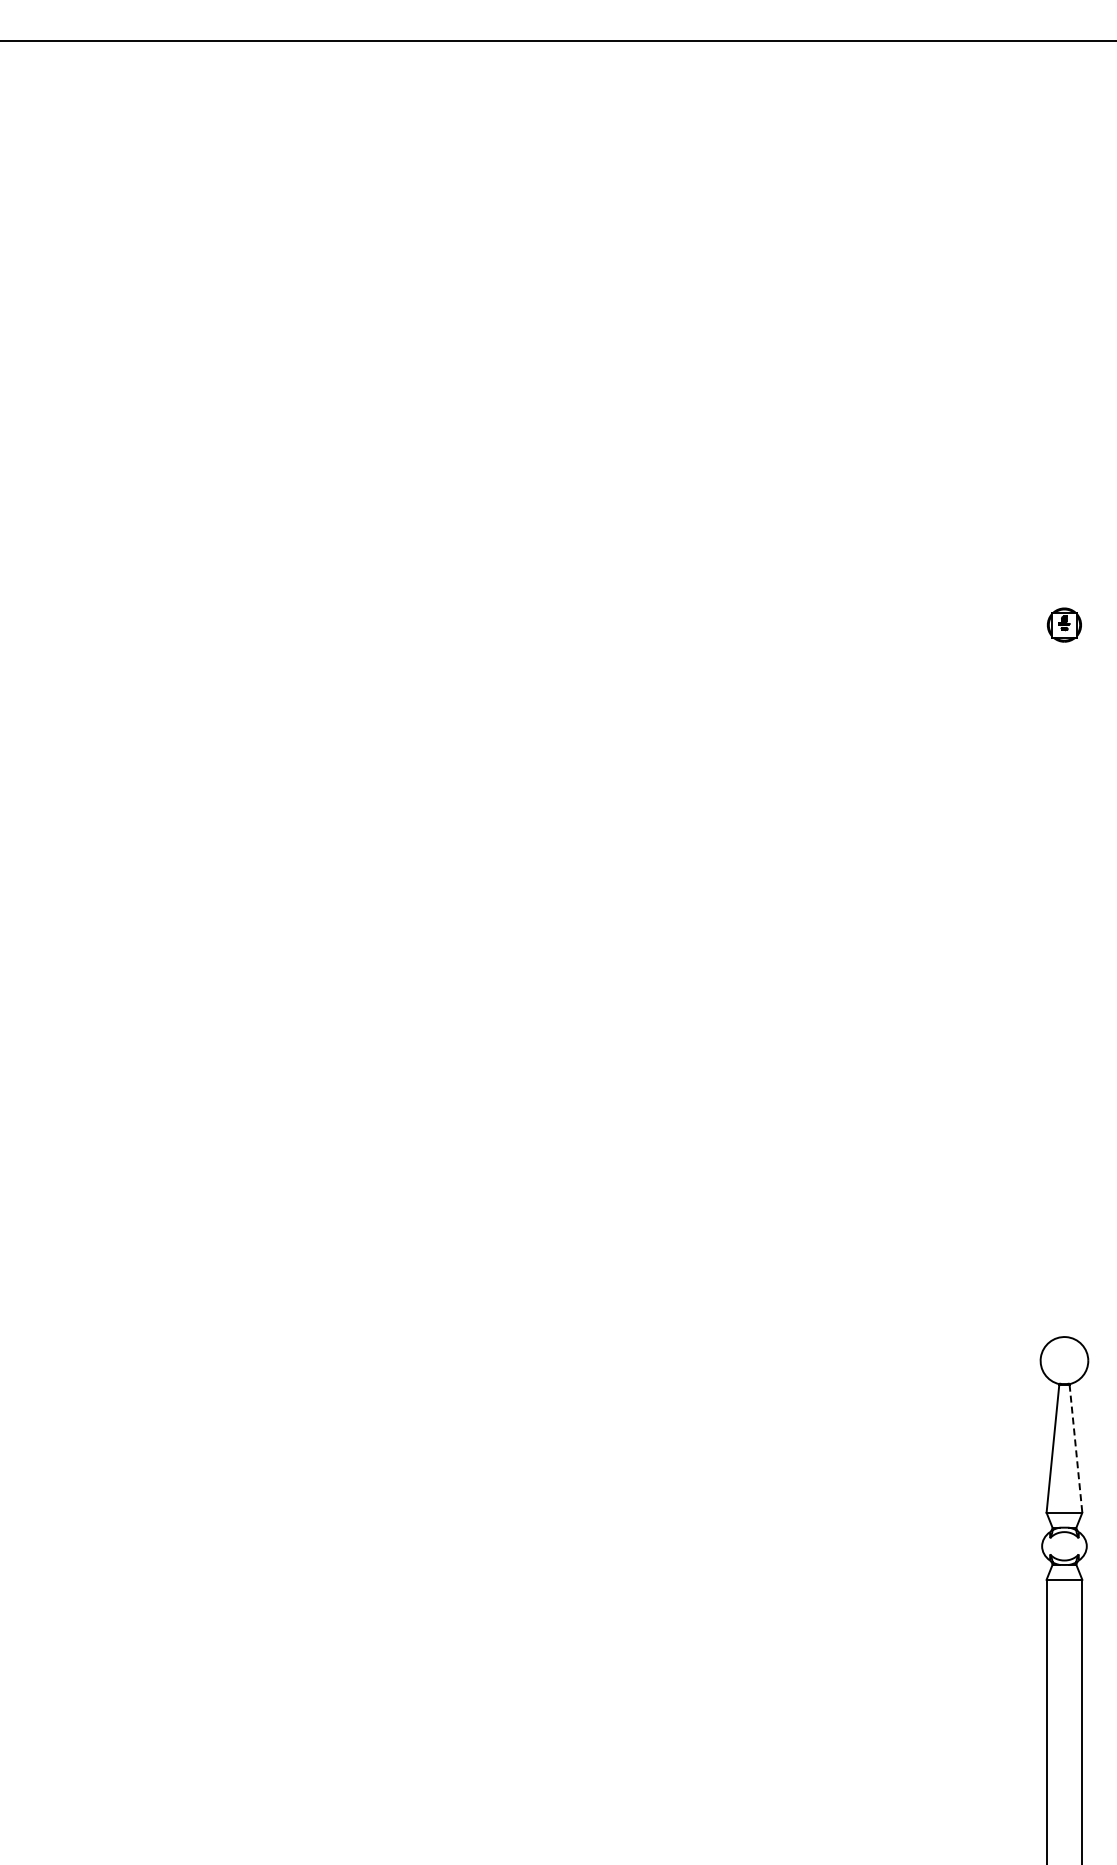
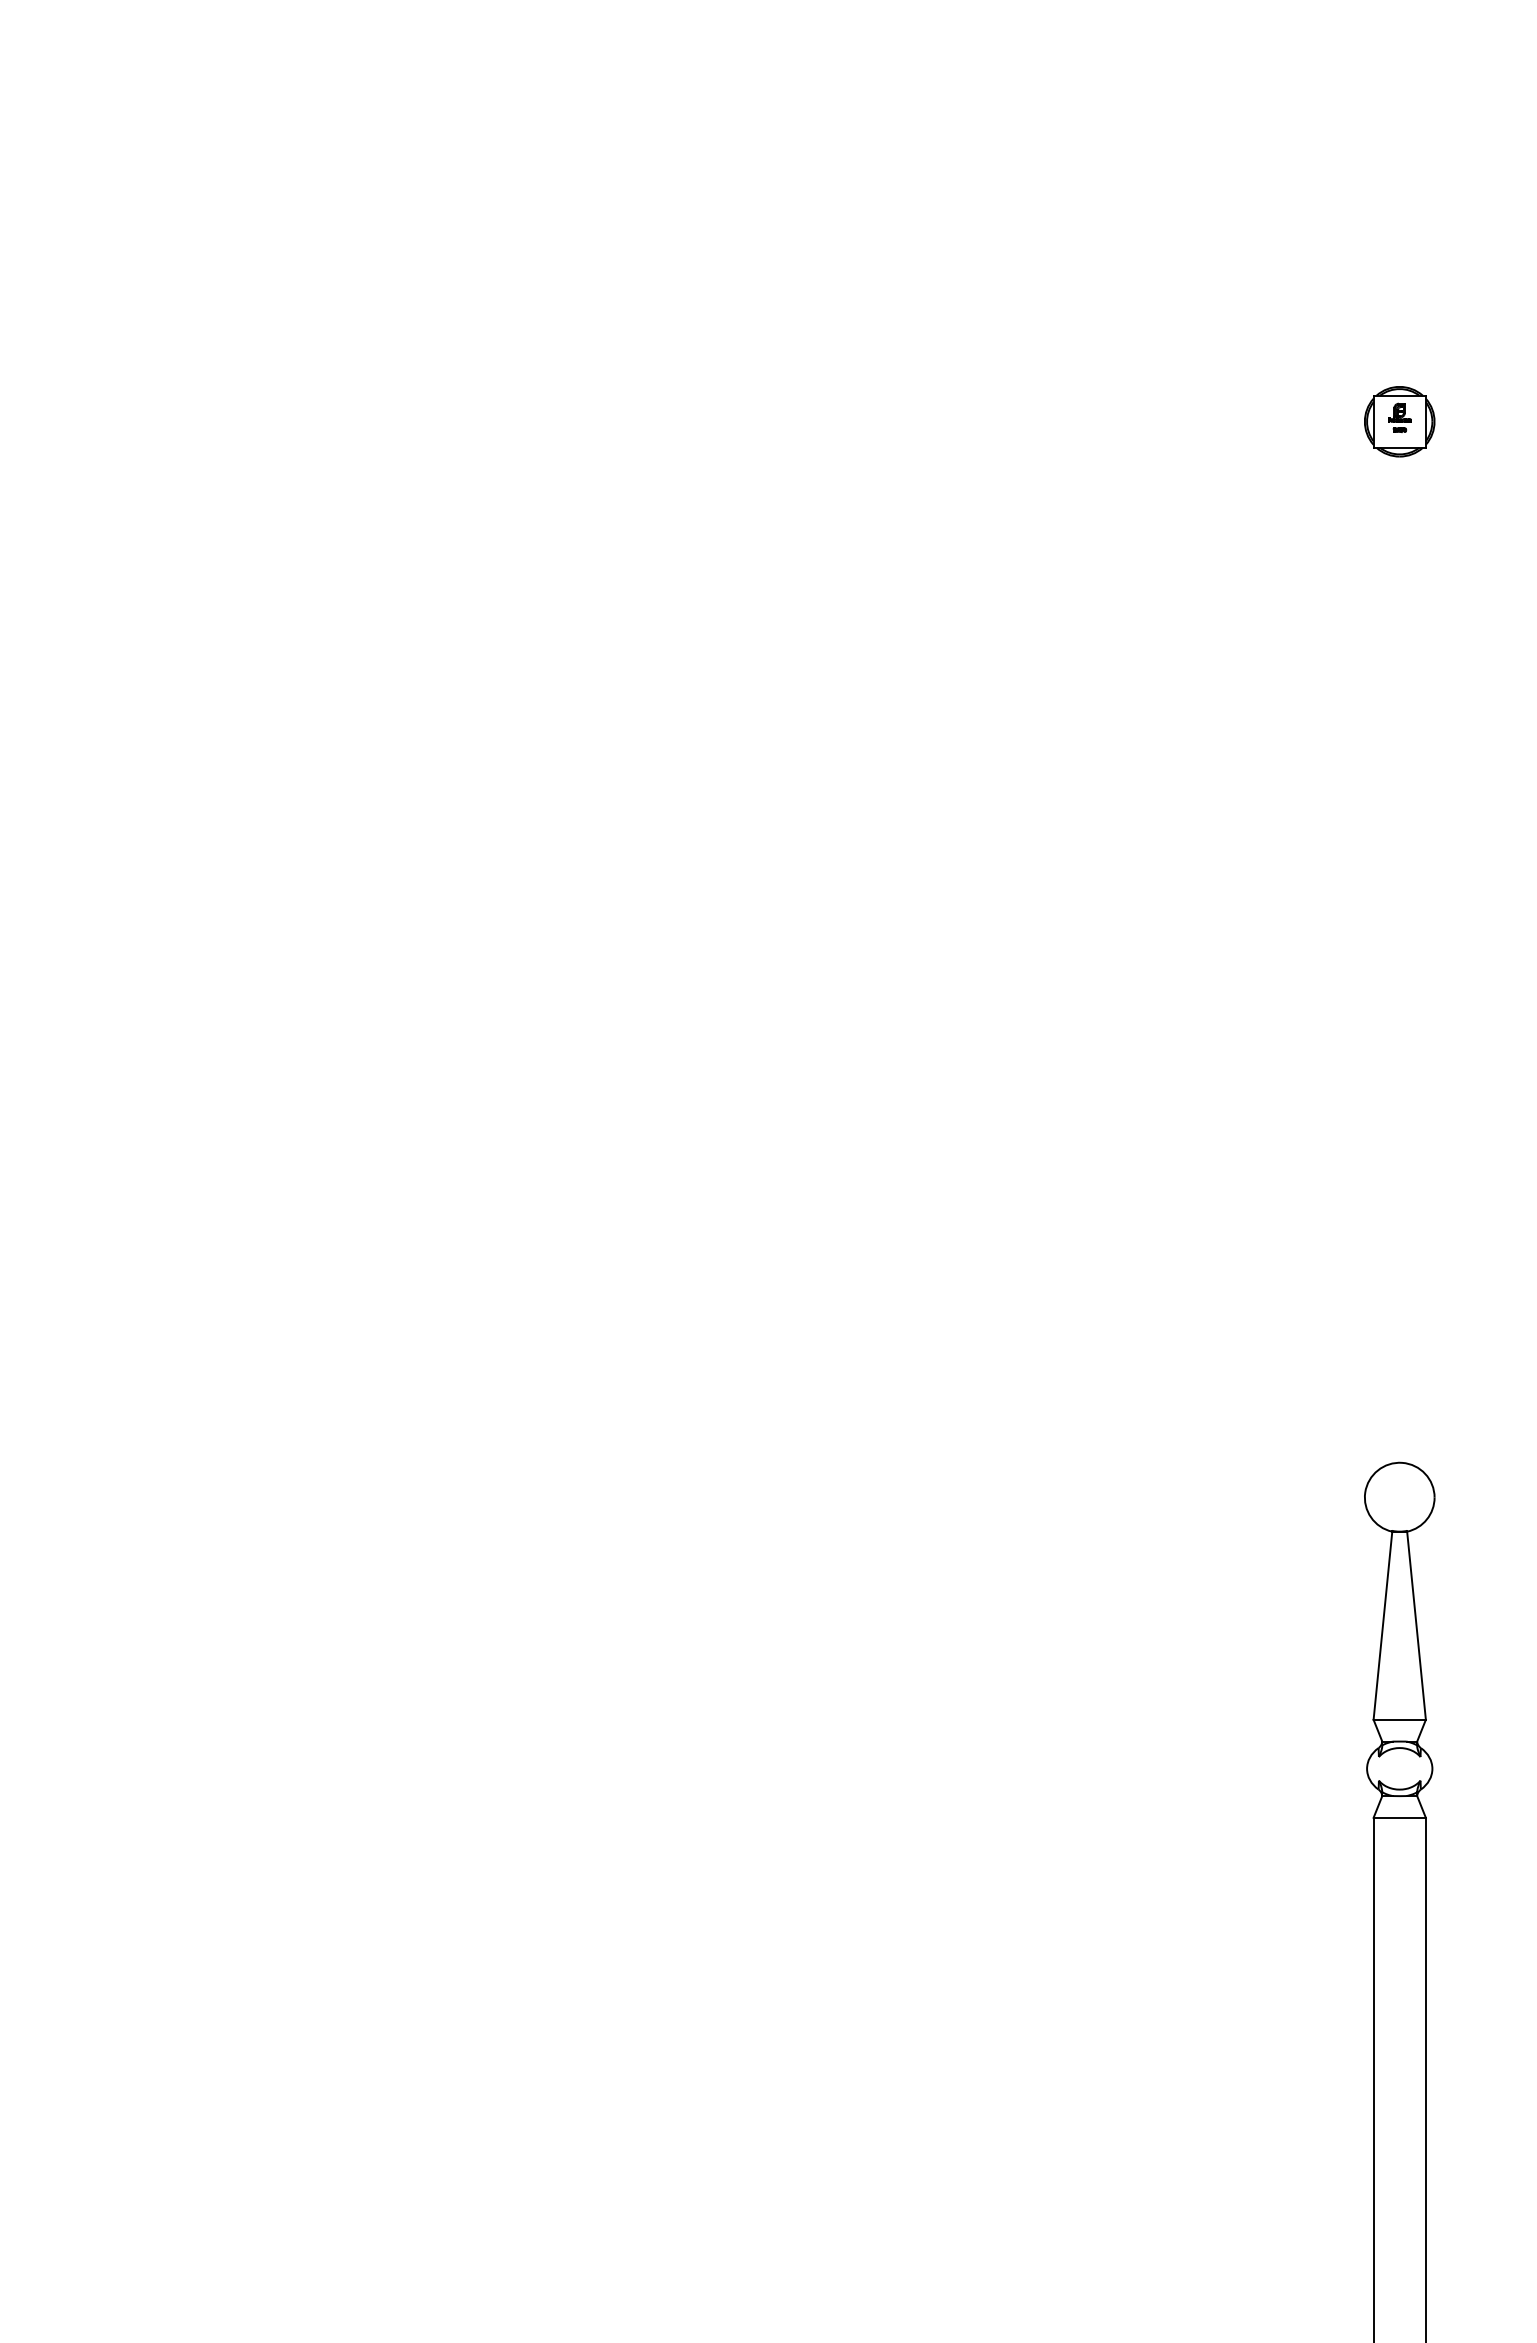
part: (1064, 624) -> (1399, 420), size x1.43
line: (1076, 1449) -> (1417, 1627), dashed -> solid

